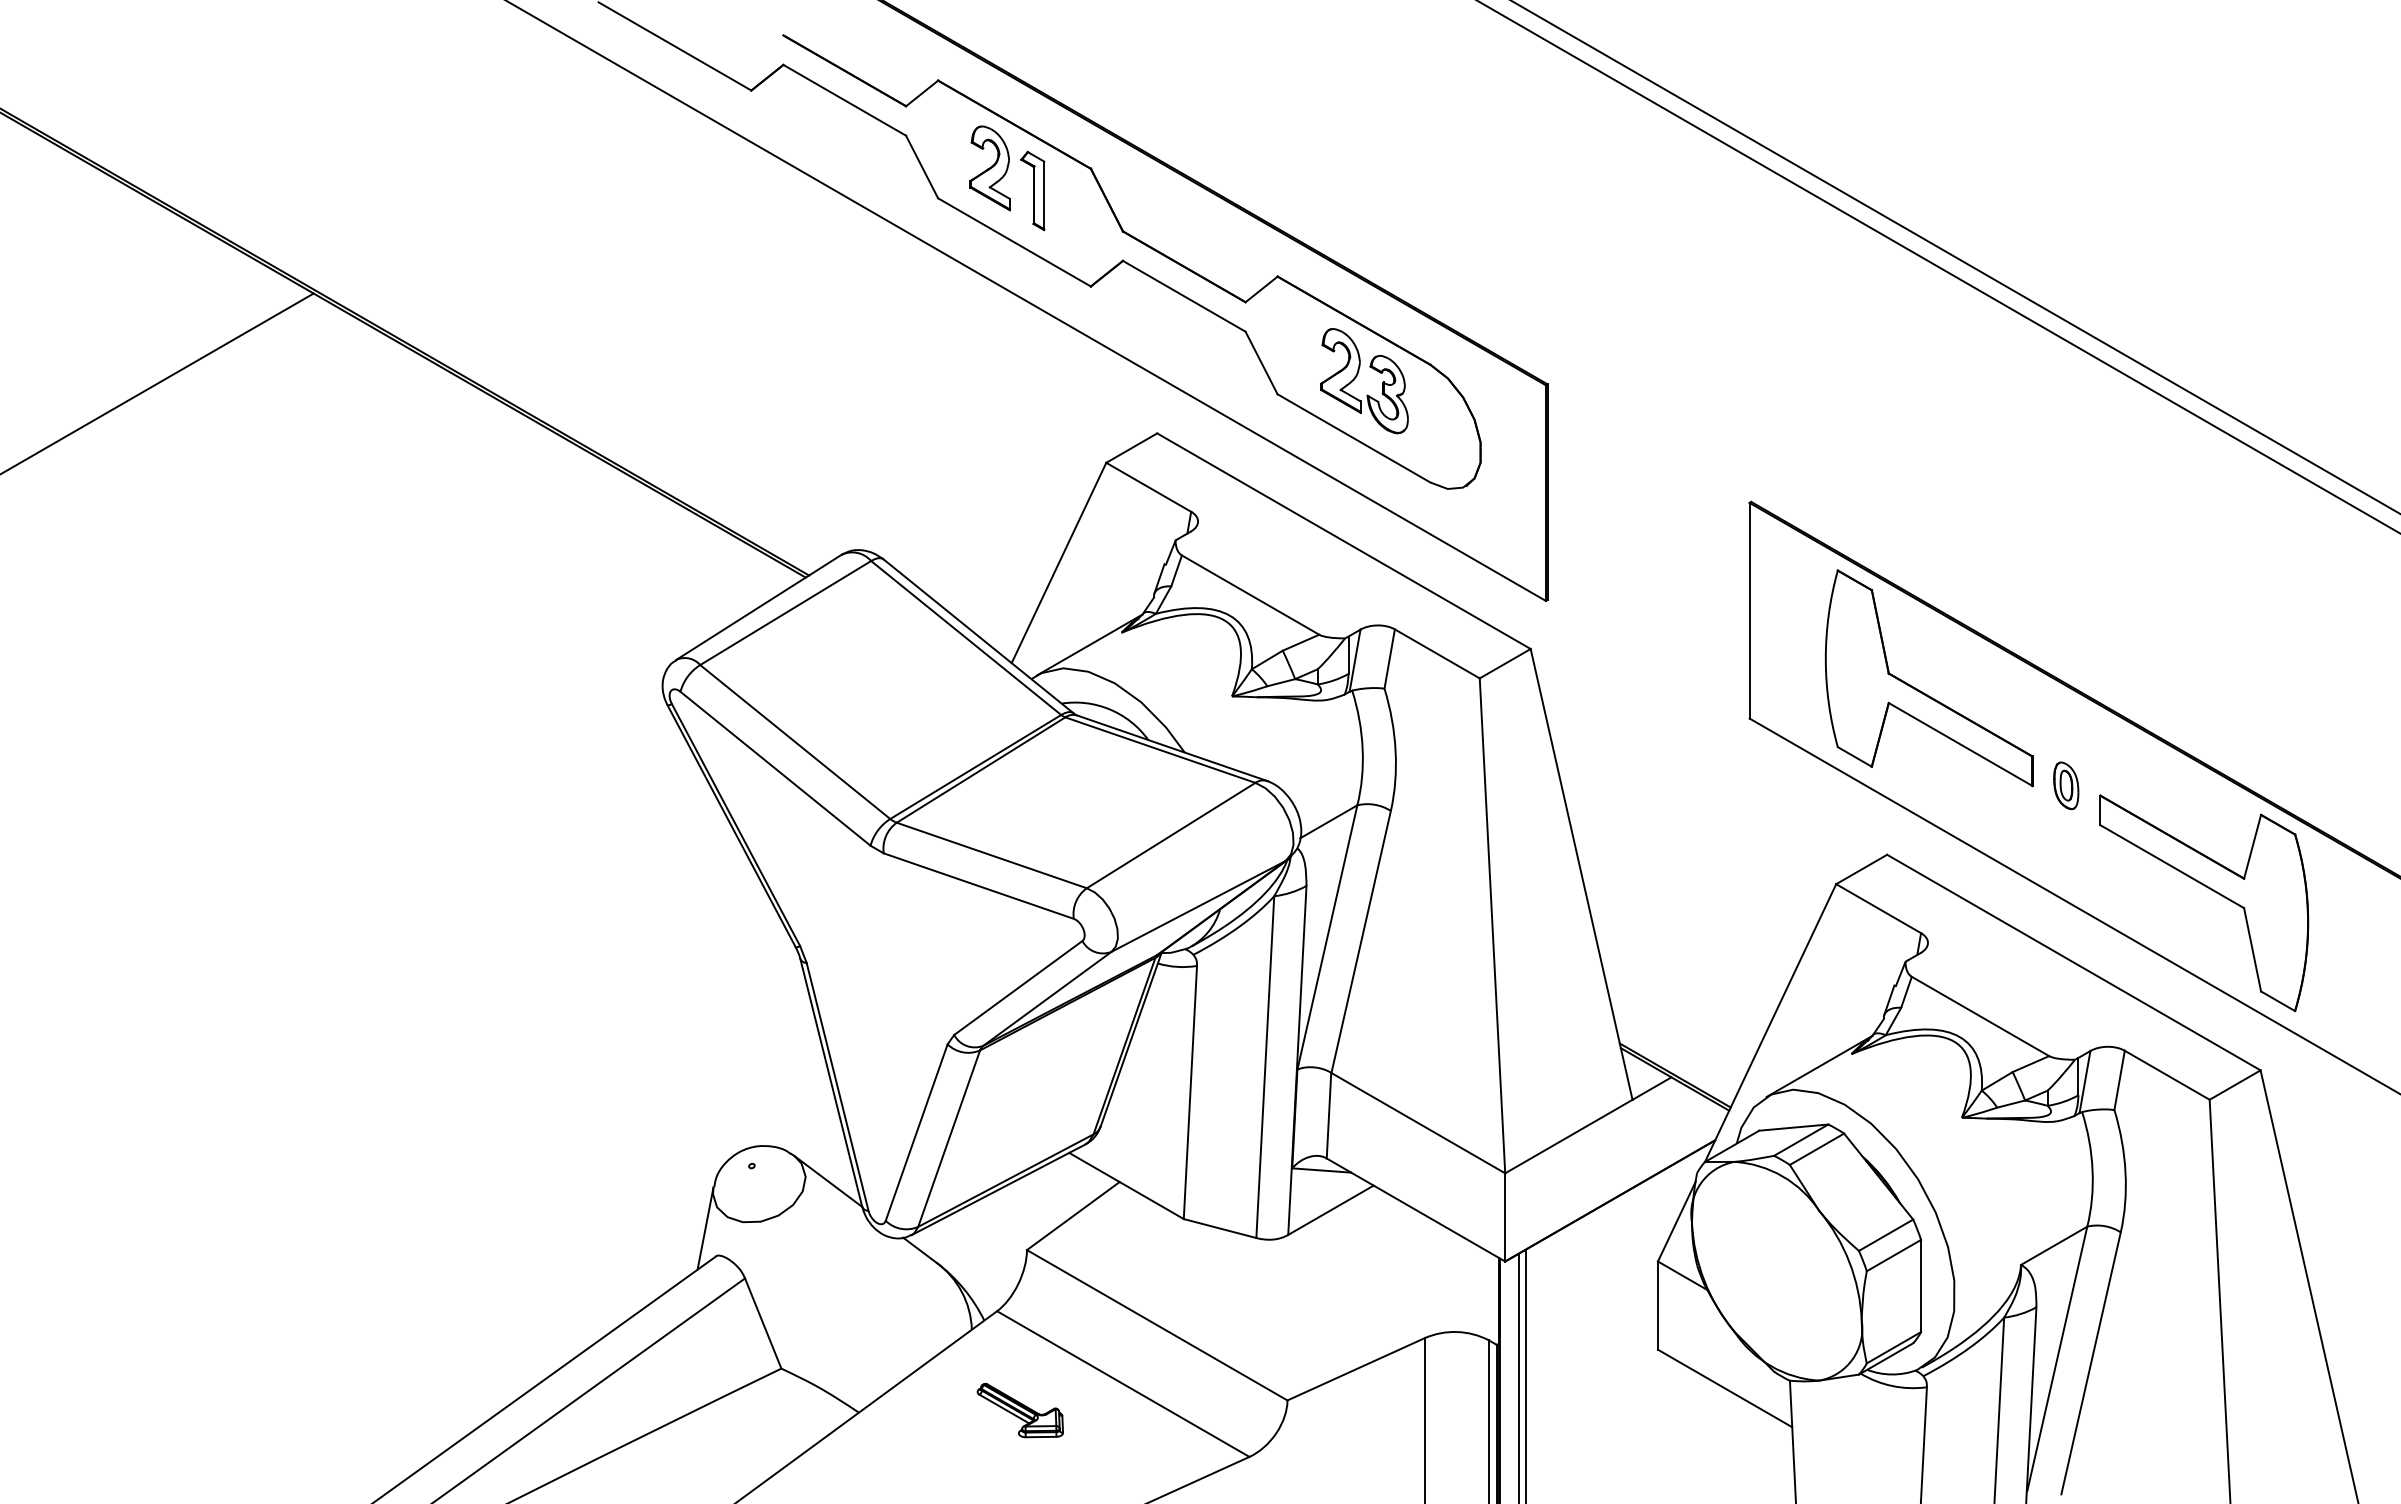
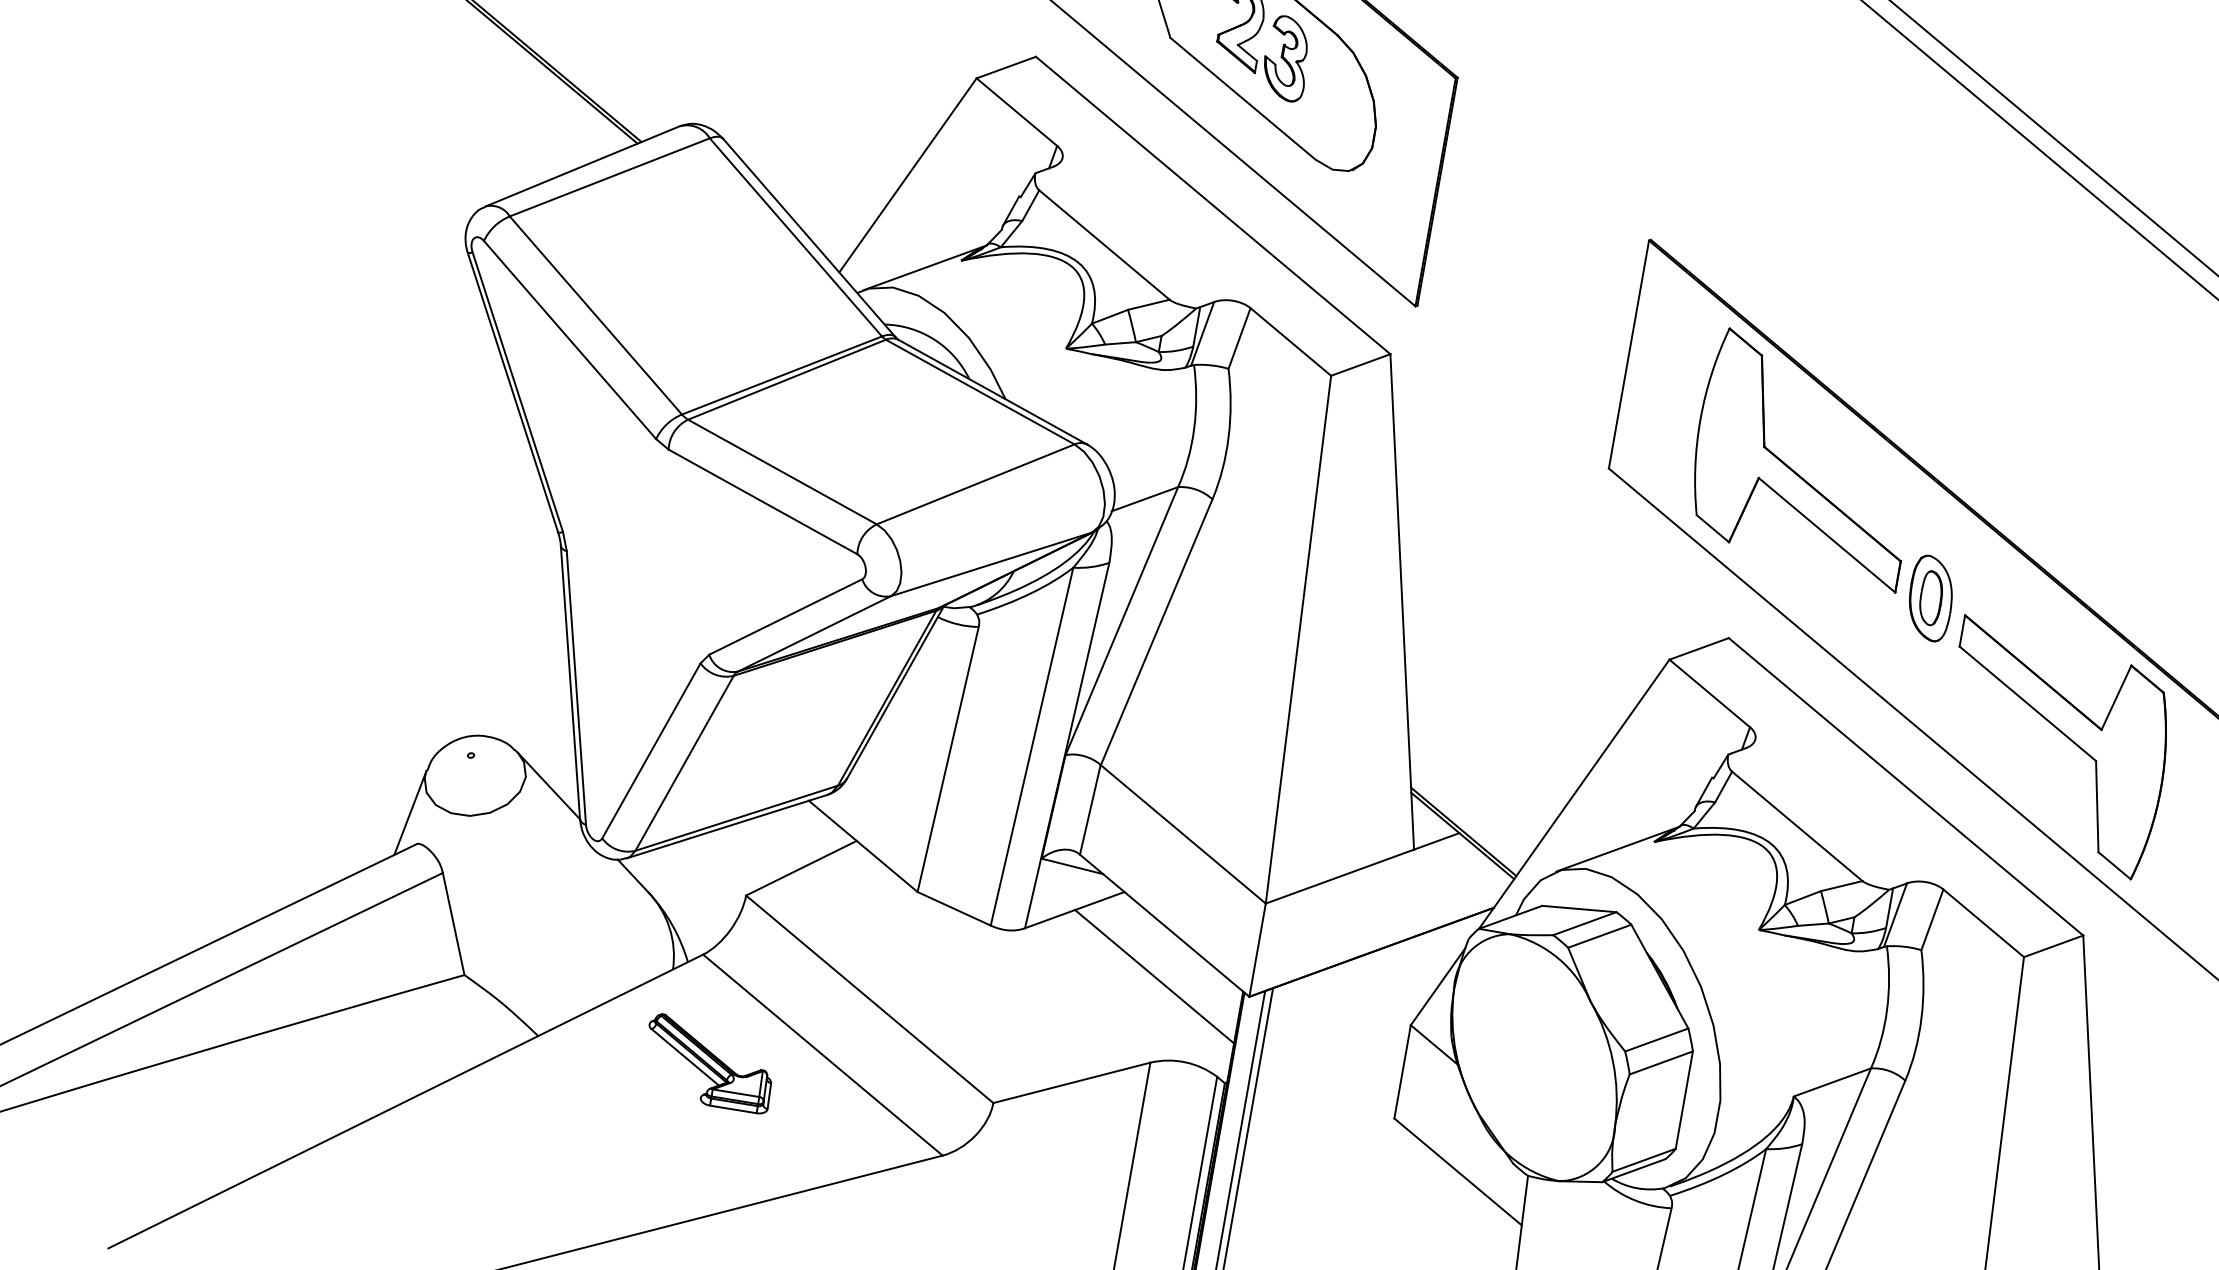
part: (2066, 785) -> (1931, 598), size x1.67
line: (1414, 1258) -> (1154, 976), added
part: (1020, 1410) -> (709, 1063), size x1.43

